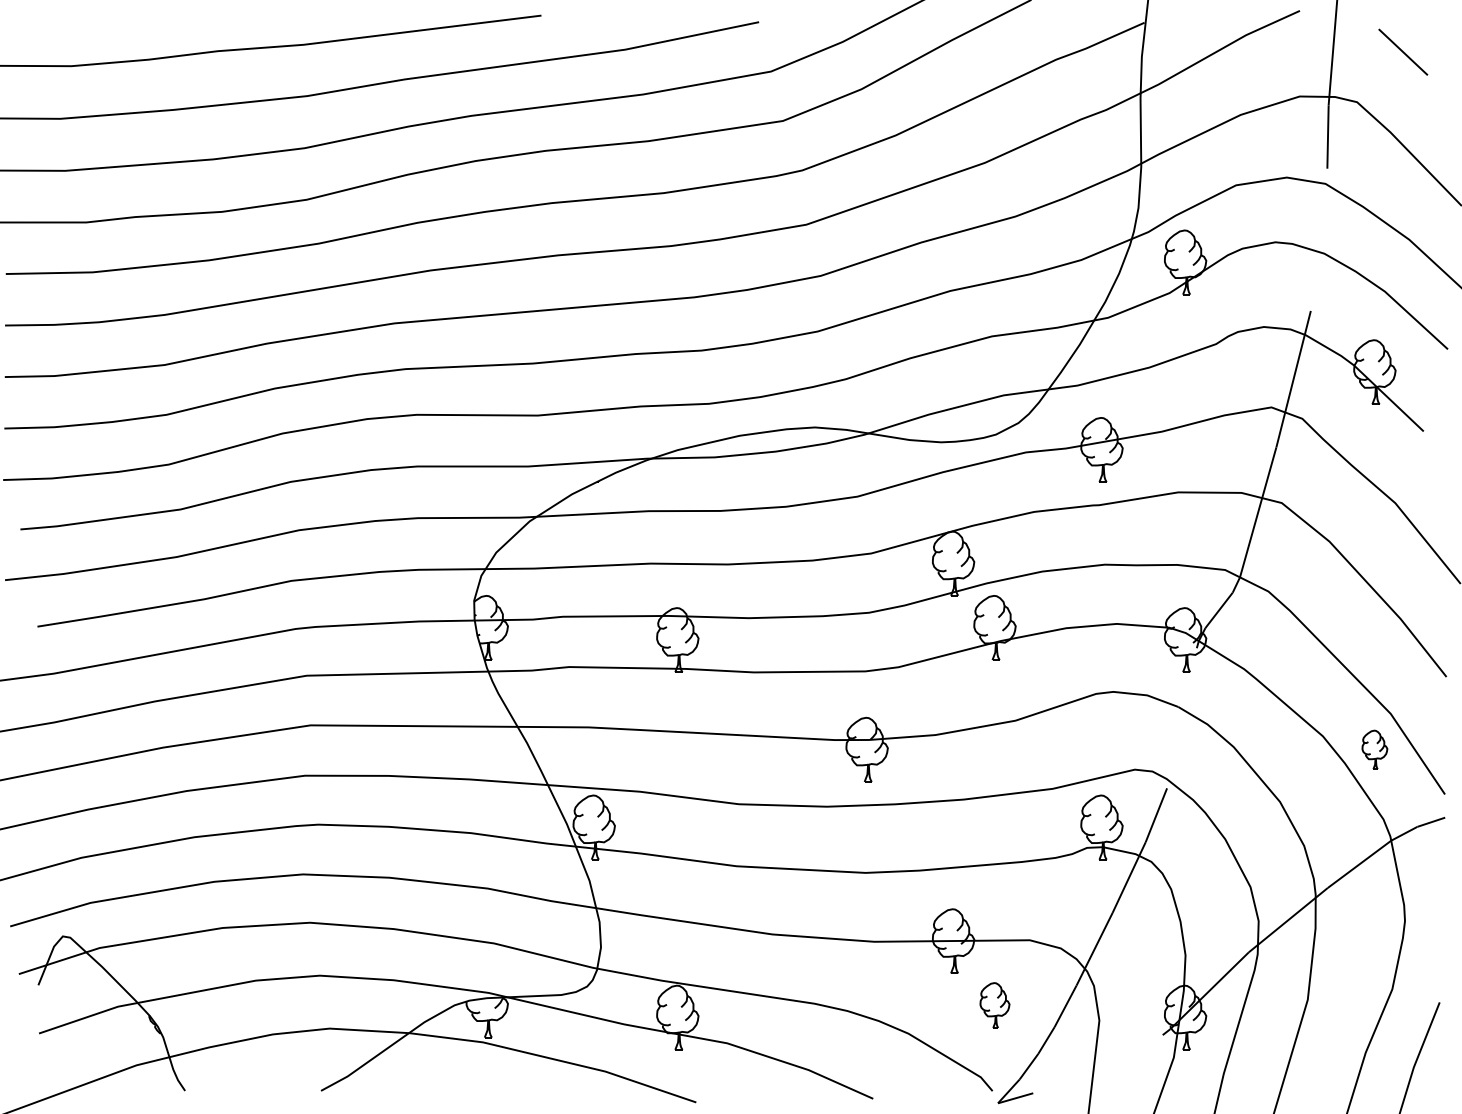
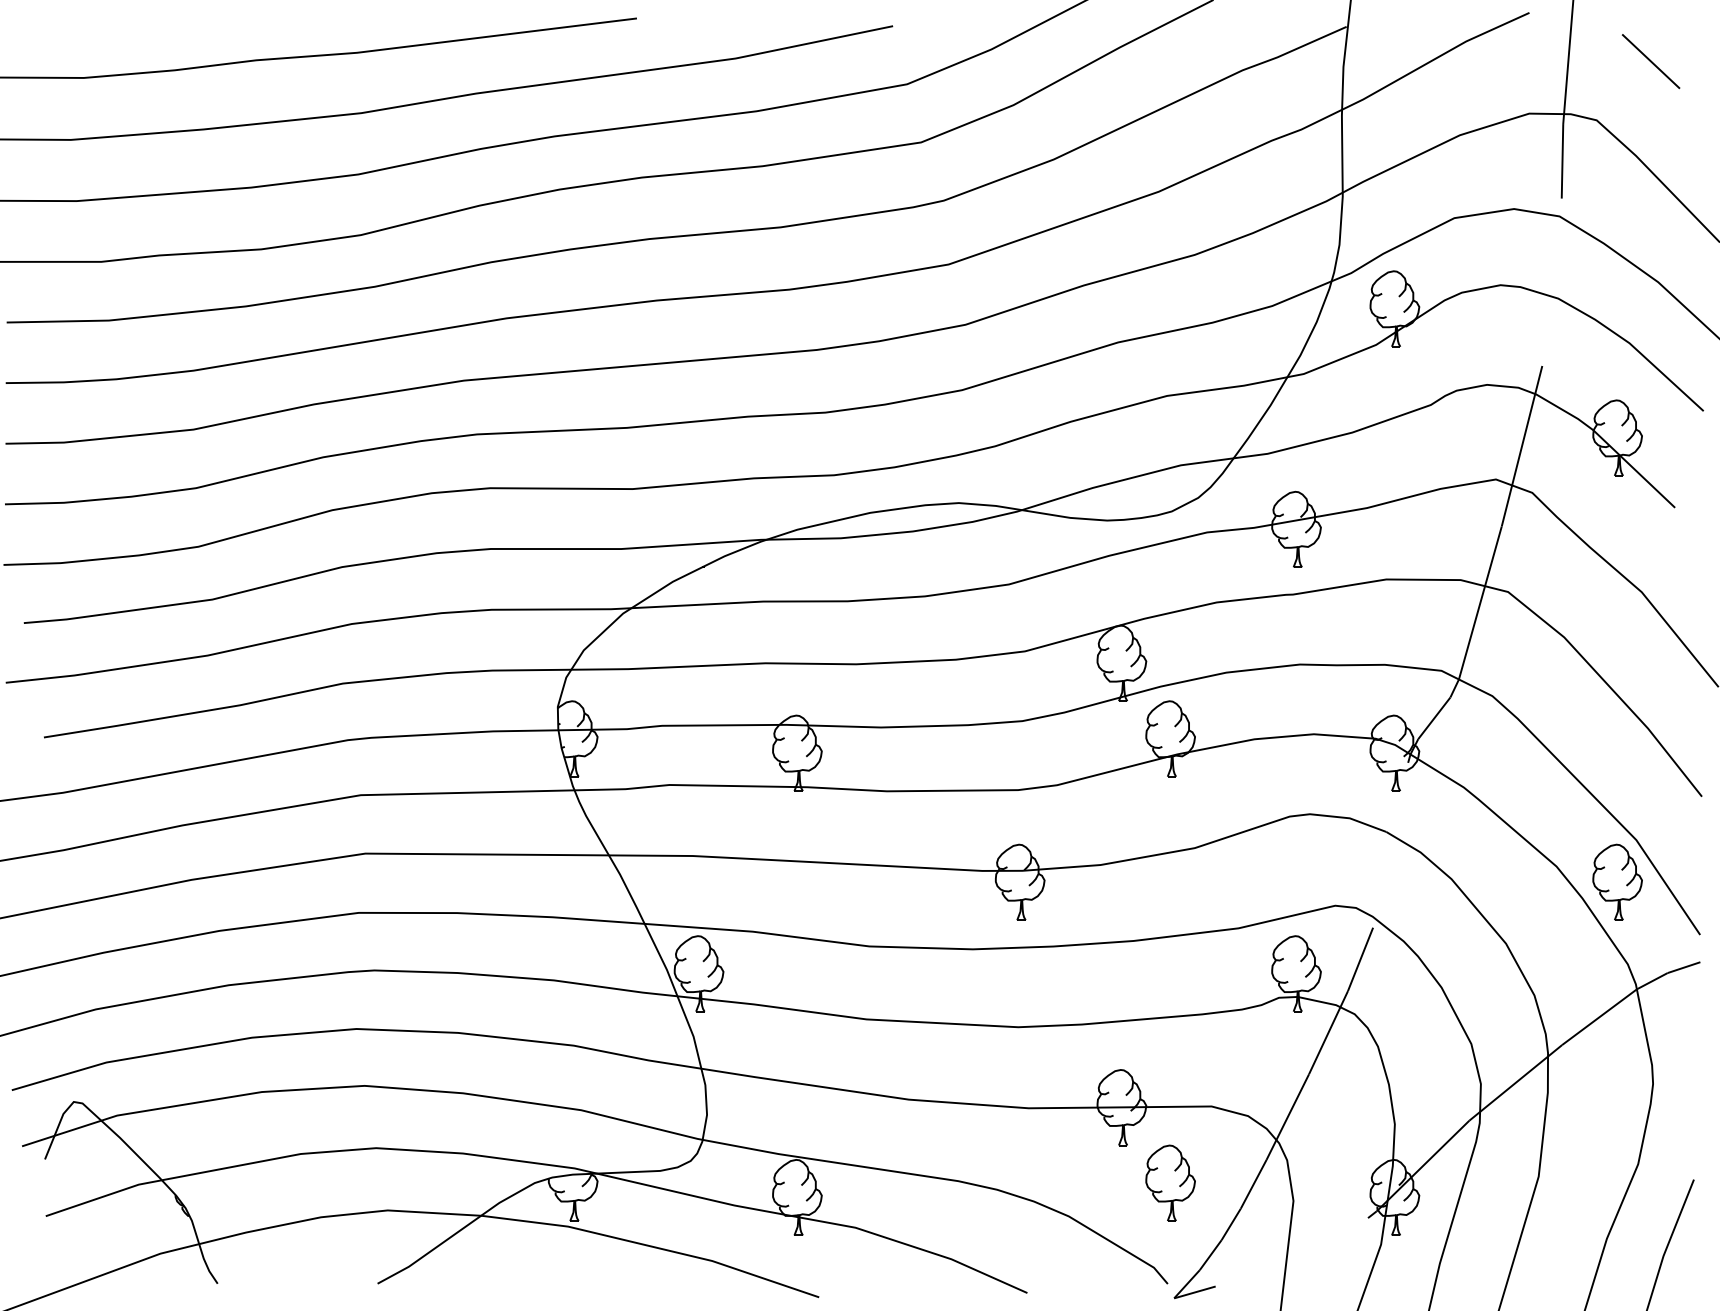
part: (1374, 749) -> (1617, 882), size x1.67
part: (994, 1005) -> (1170, 1183), size x1.43

